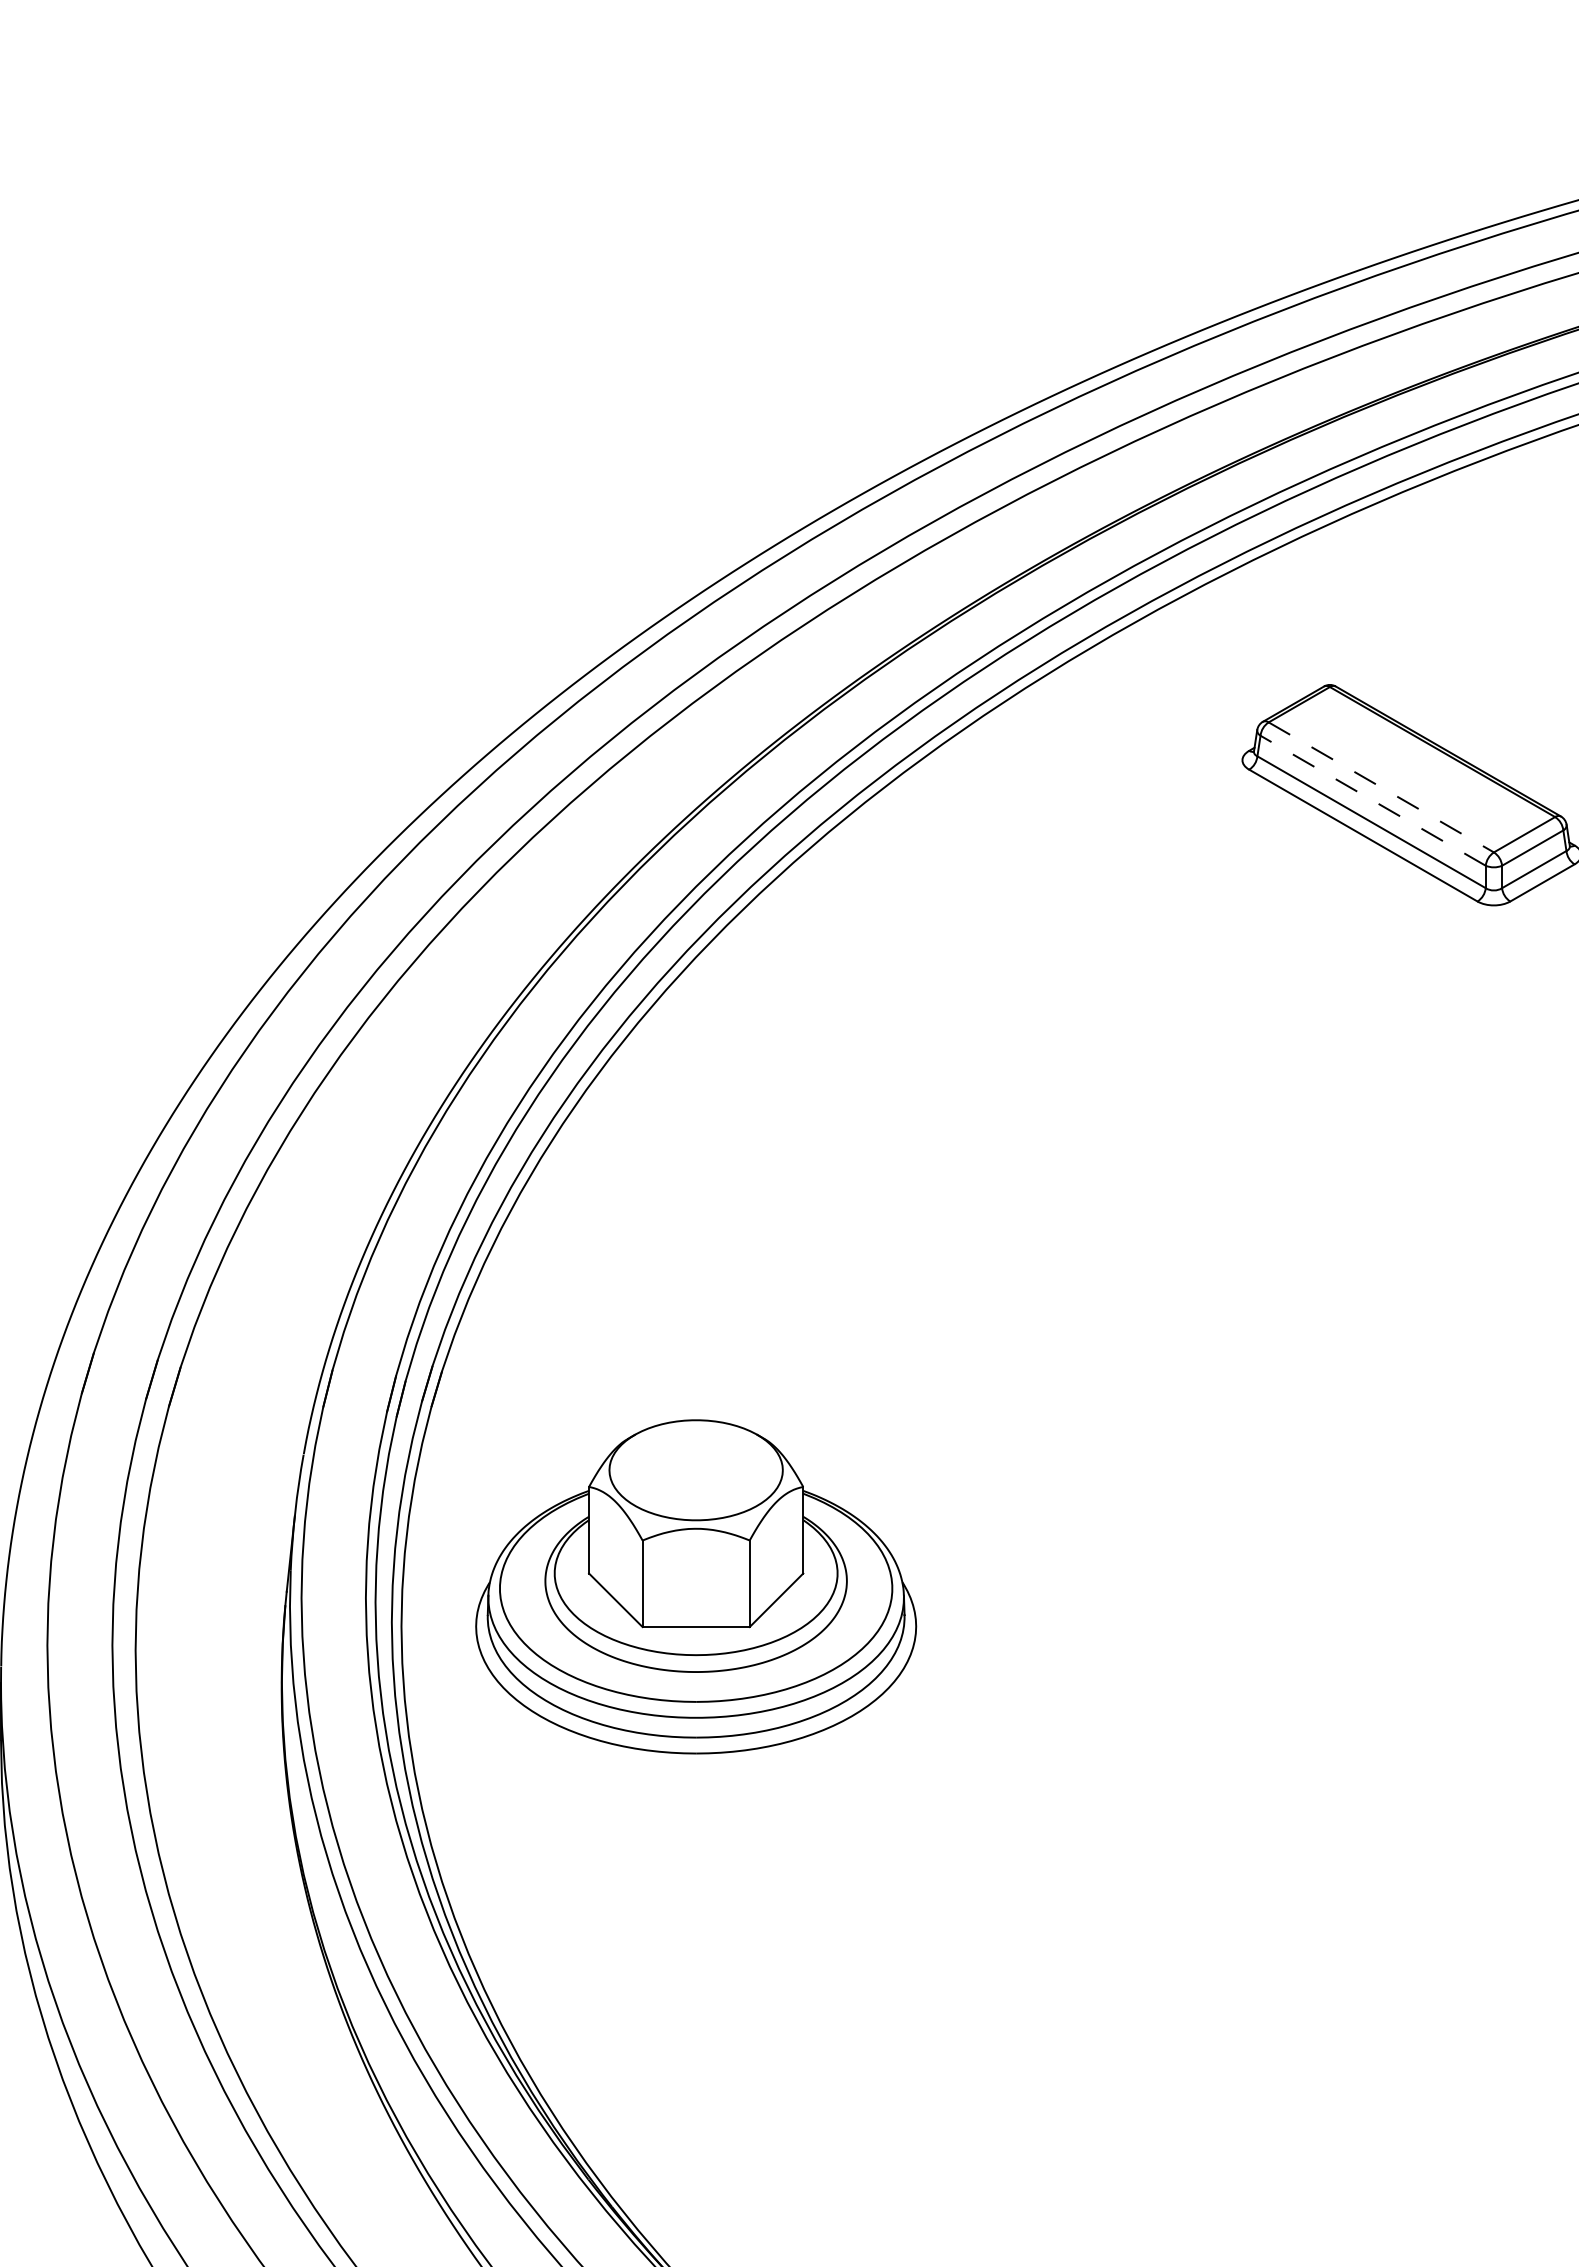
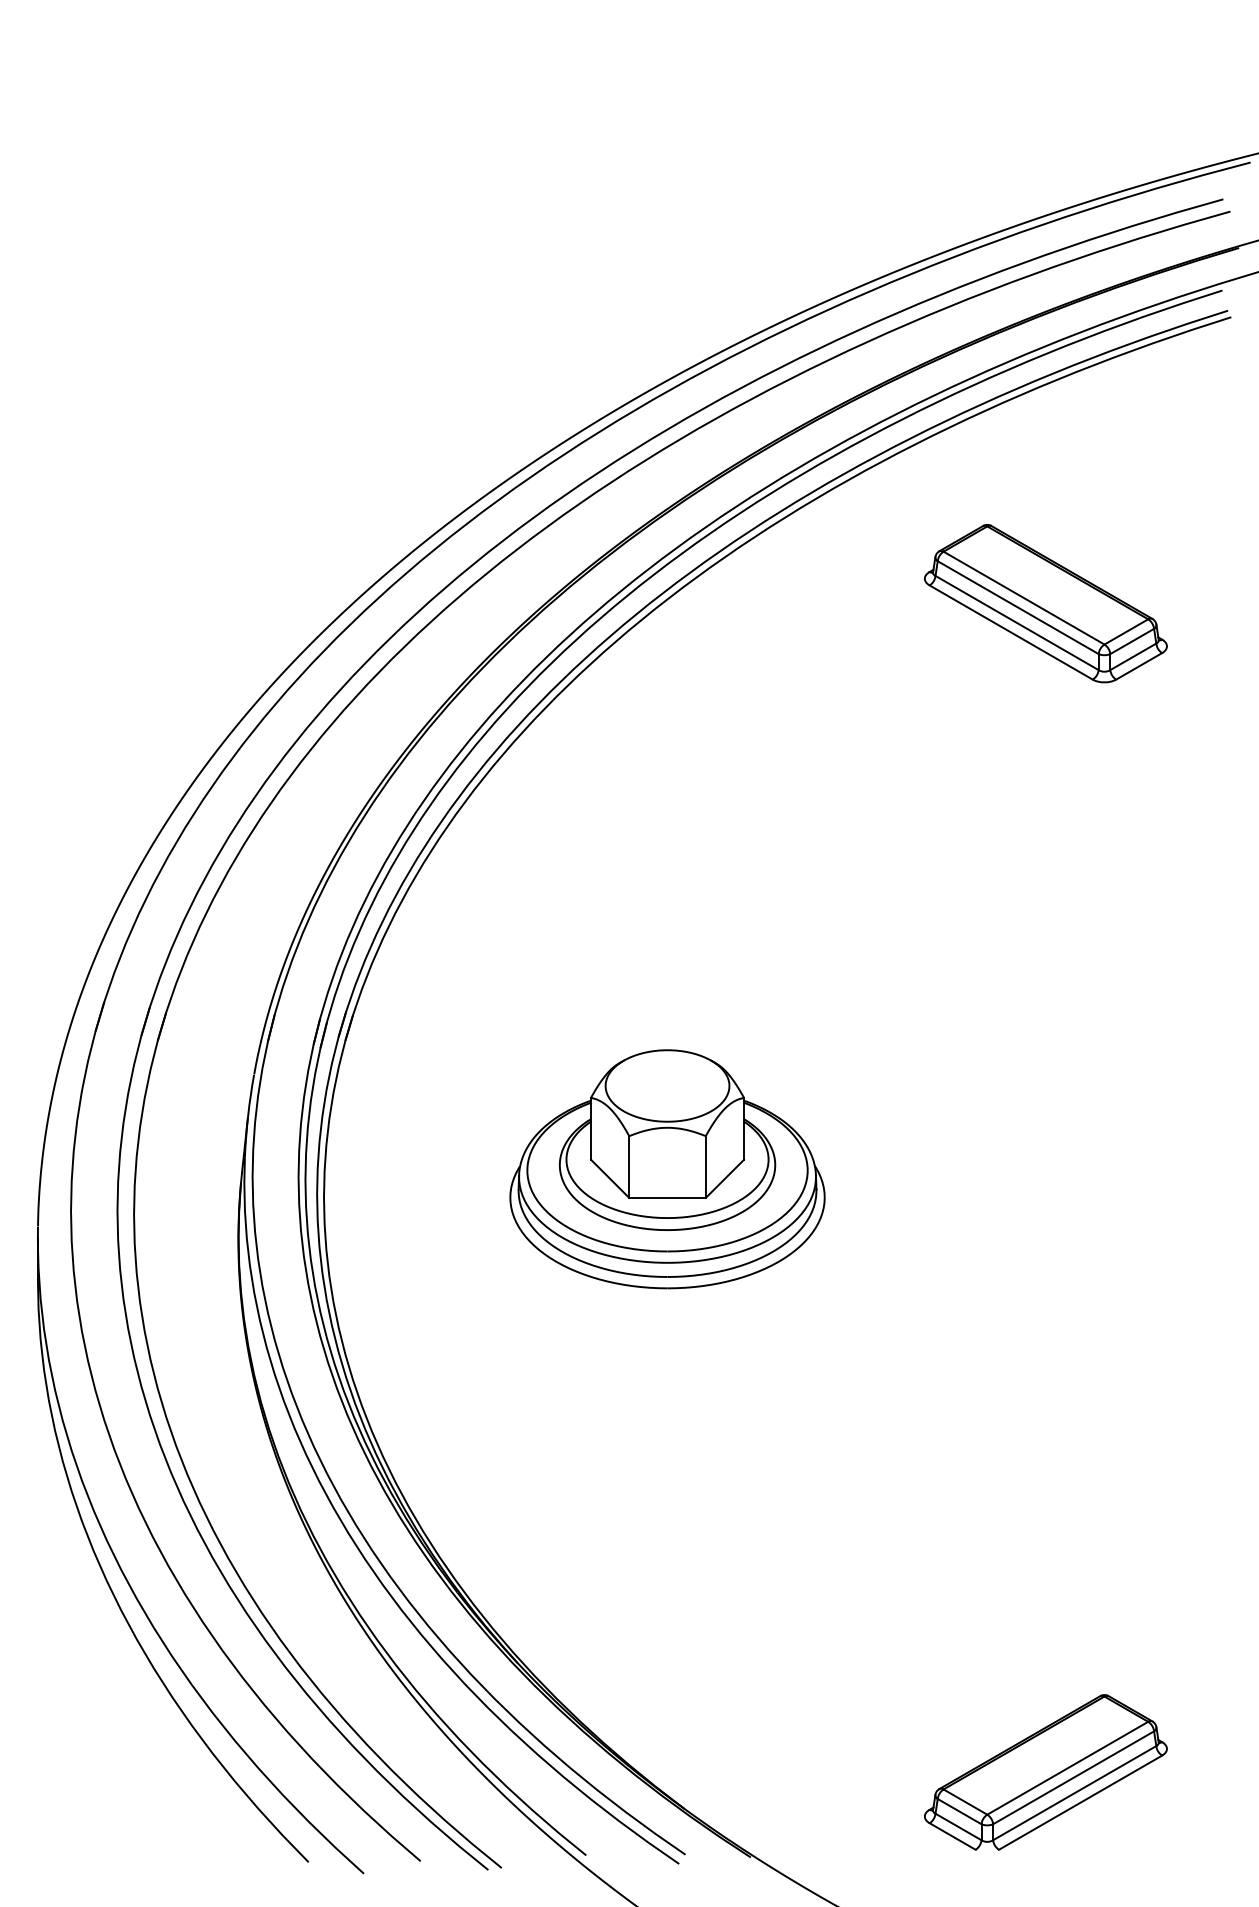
line: (1381, 787) -> (1024, 598), dashed -> solid
line: (1373, 800) -> (1018, 607), dashed -> solid
part: (696, 1587) -> (667, 1169), moved

